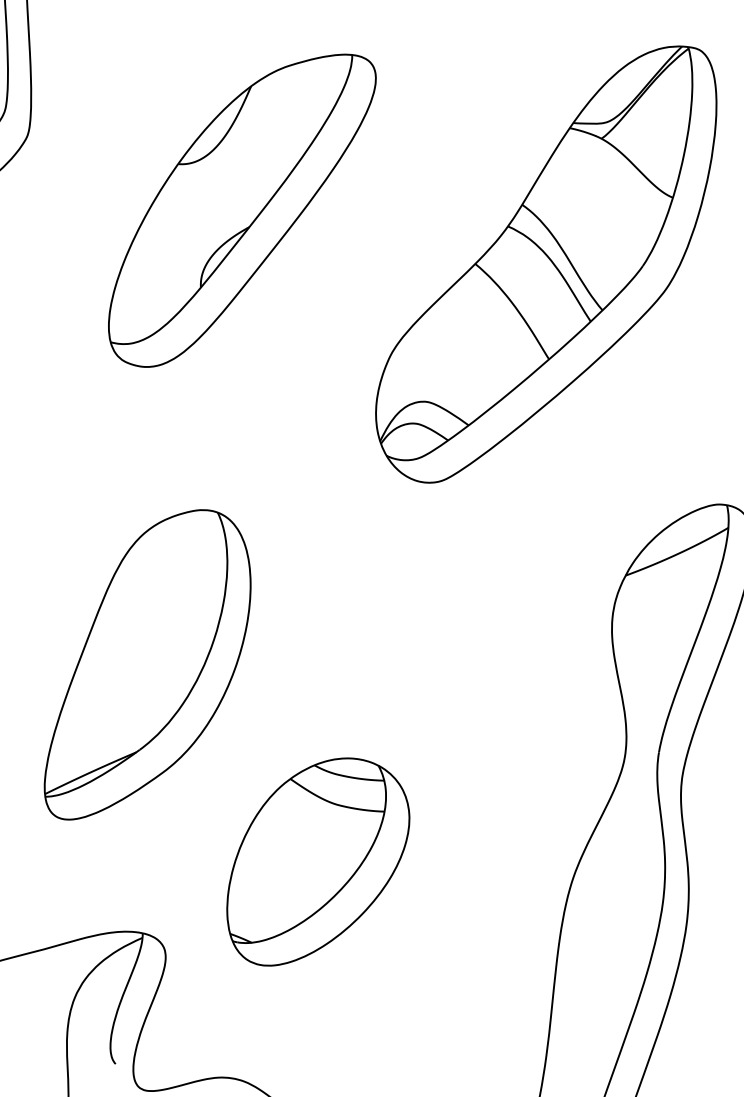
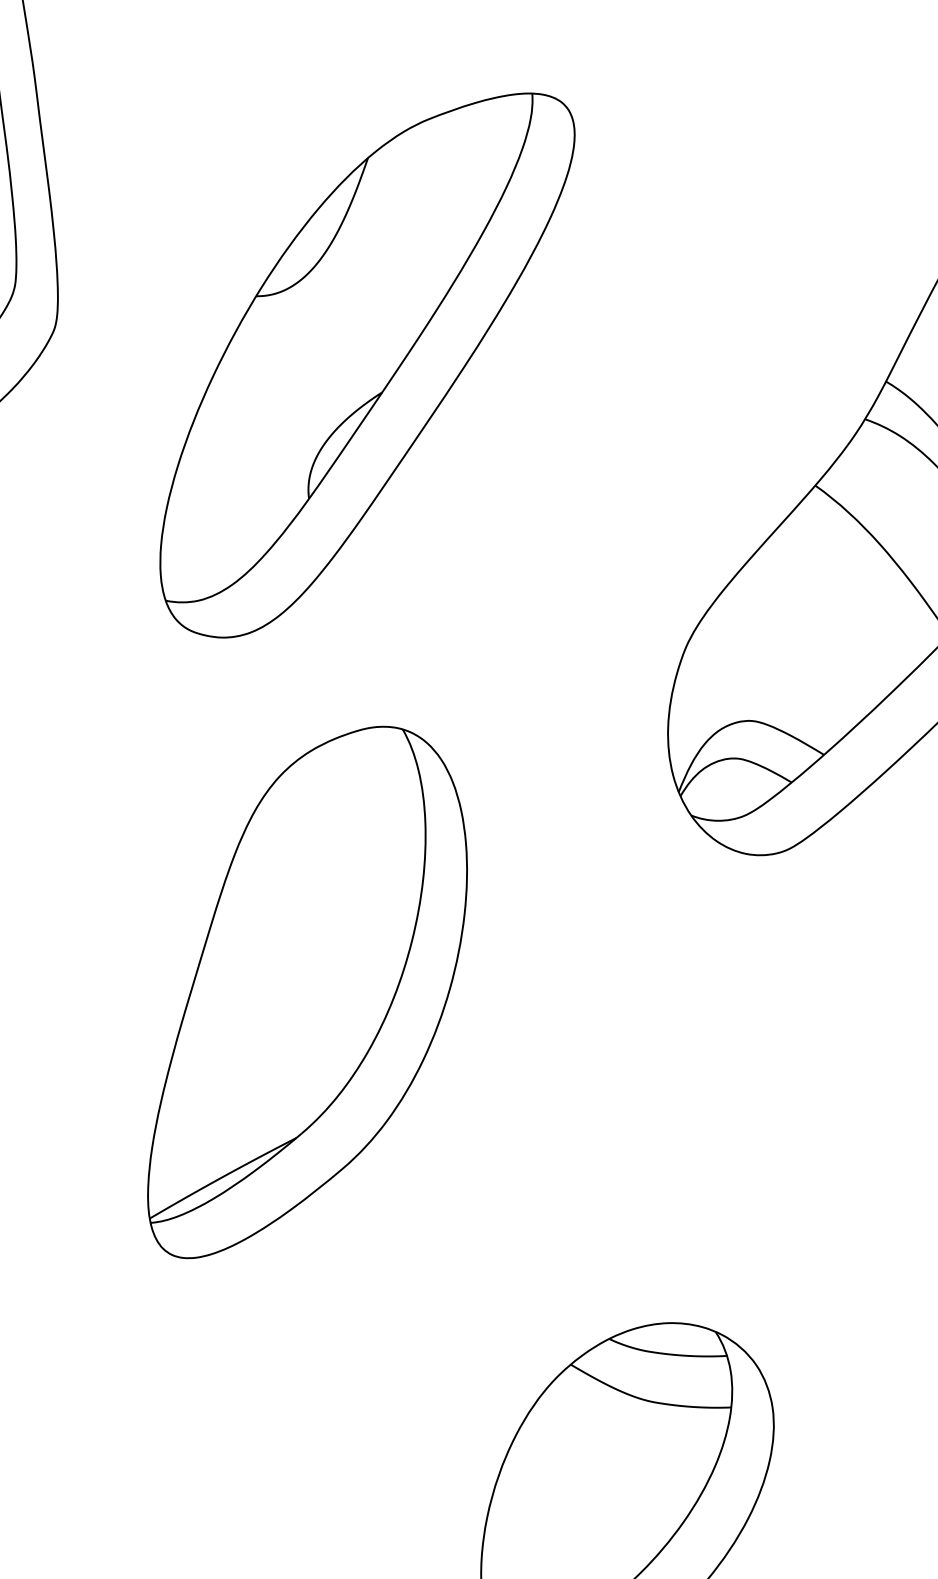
part: (242, 210) -> (368, 365), moved
part: (147, 664) -> (304, 990), moved

